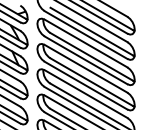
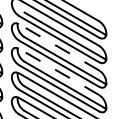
line: (86, 43) -> (59, 47), solid -> dashed
line: (86, 68) -> (59, 71), solid -> dashed

